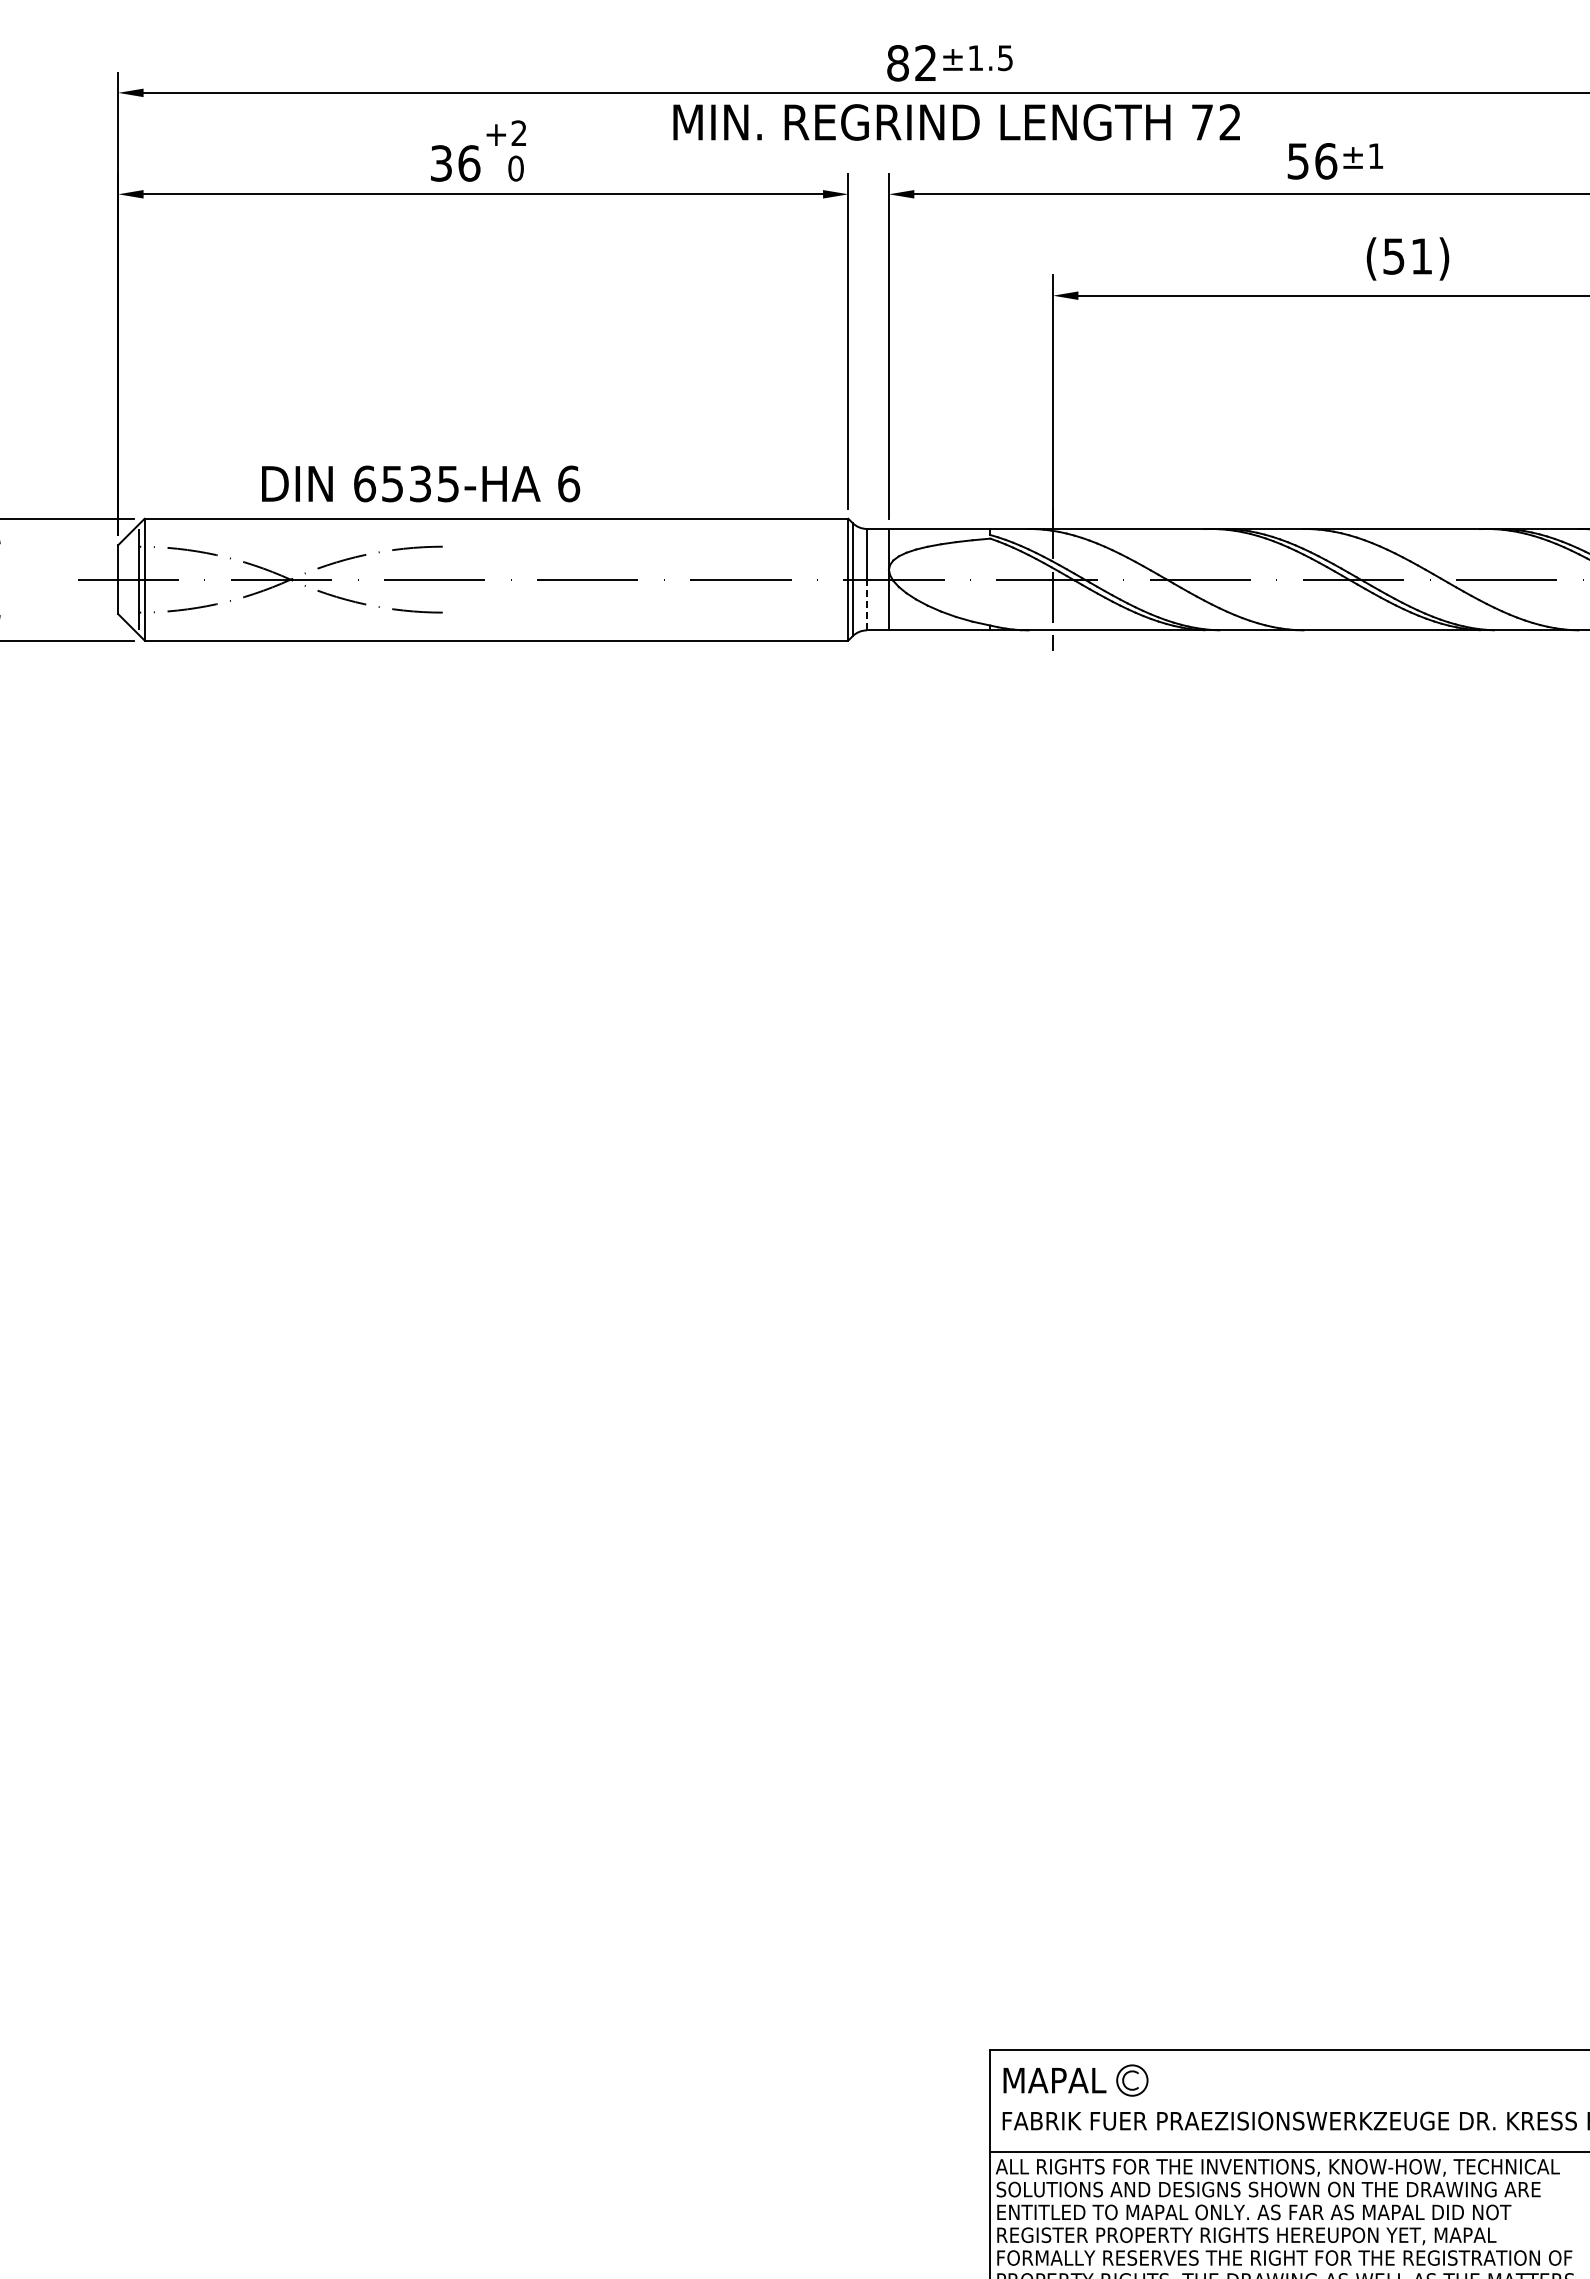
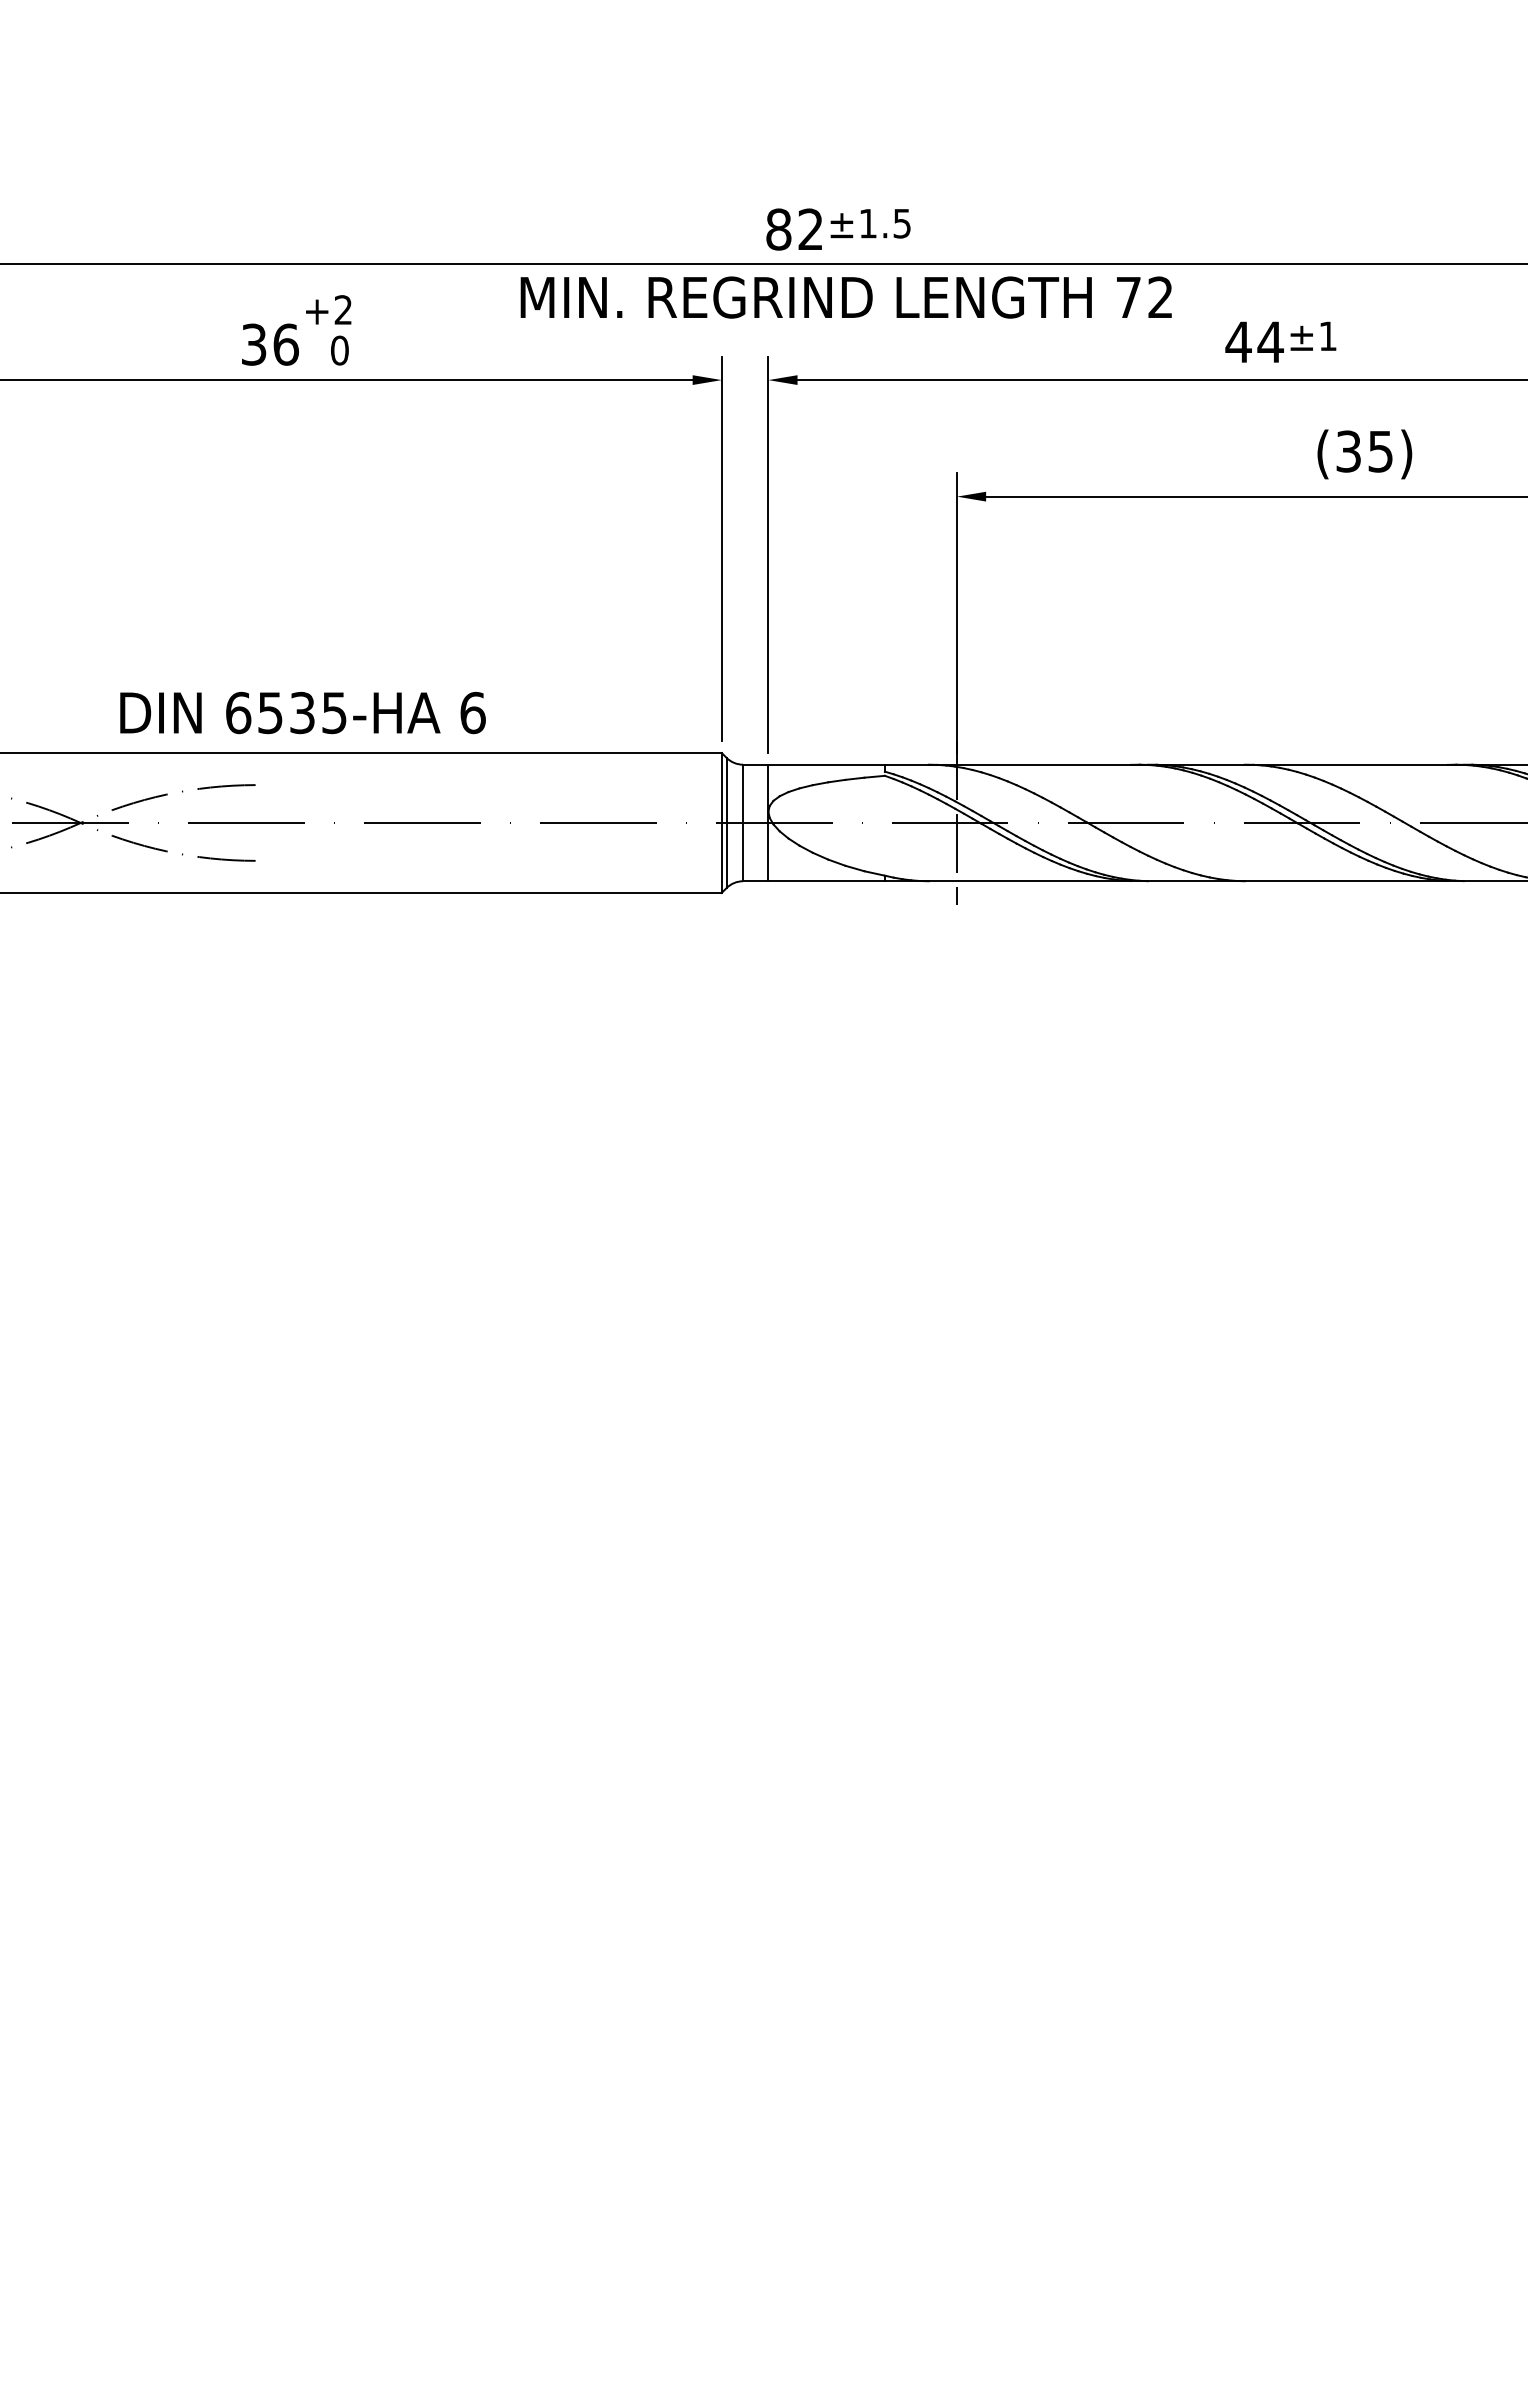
text: (1311, 161) -> (1253, 342), 56 -> 44
text: (1407, 256) -> (1364, 451), (51) -> (35)
text: (421, 483) -> (303, 712), moved
line: (866, 604) -> (742, 851), dashed -> solid

